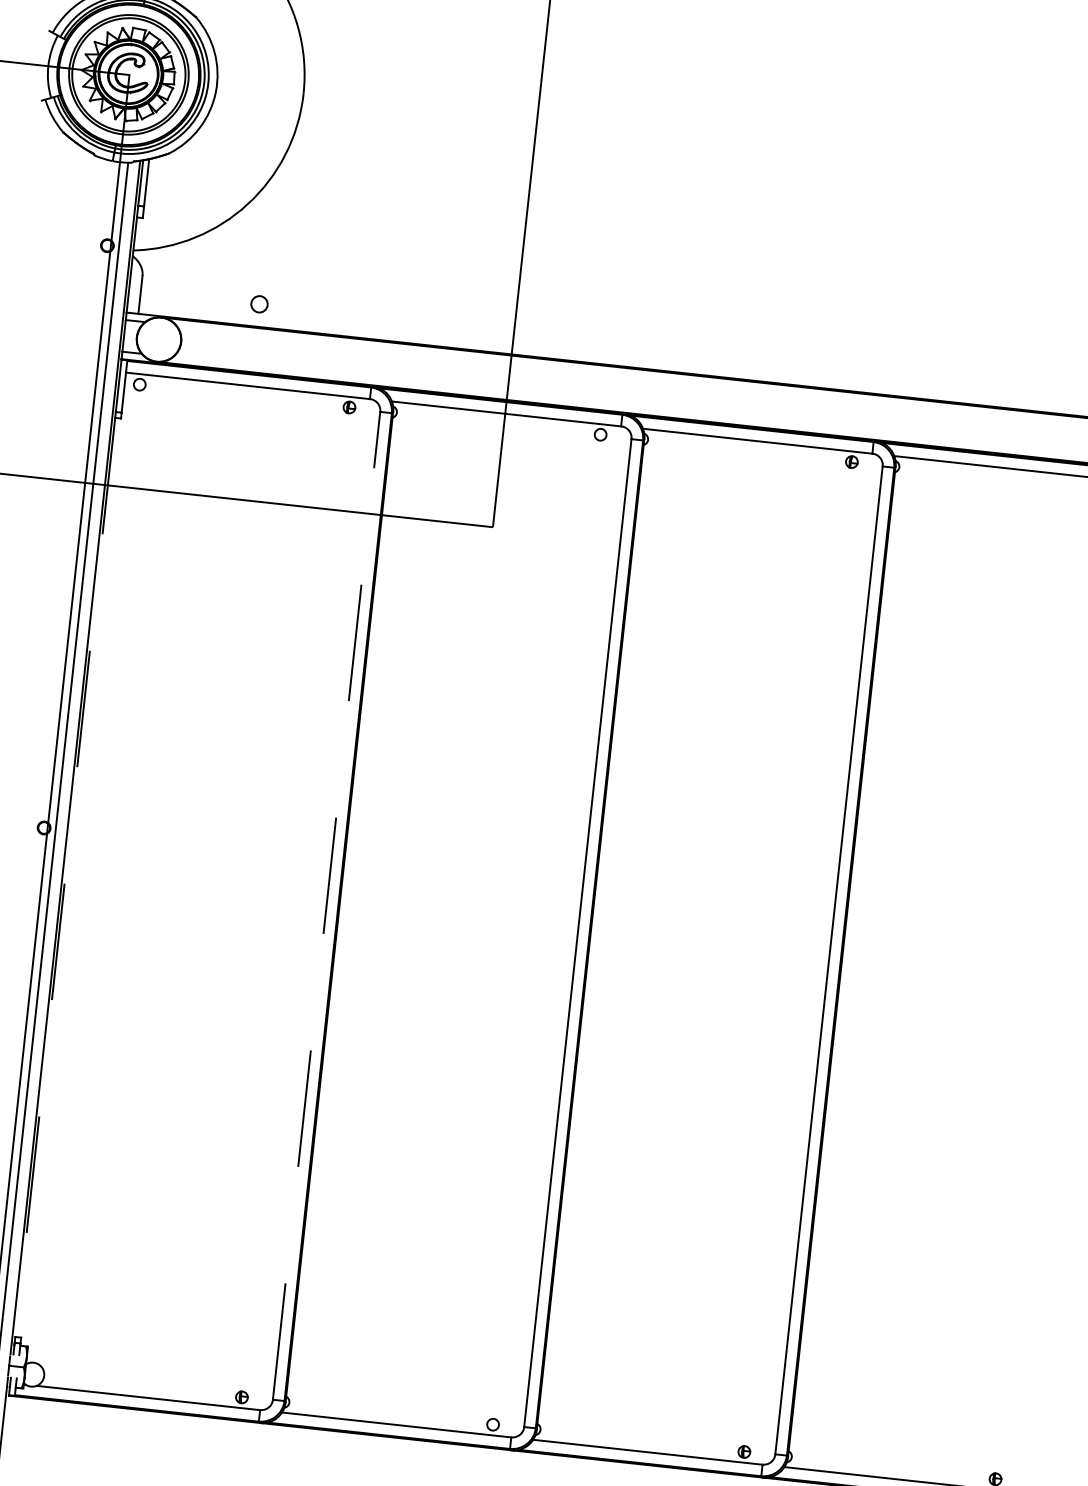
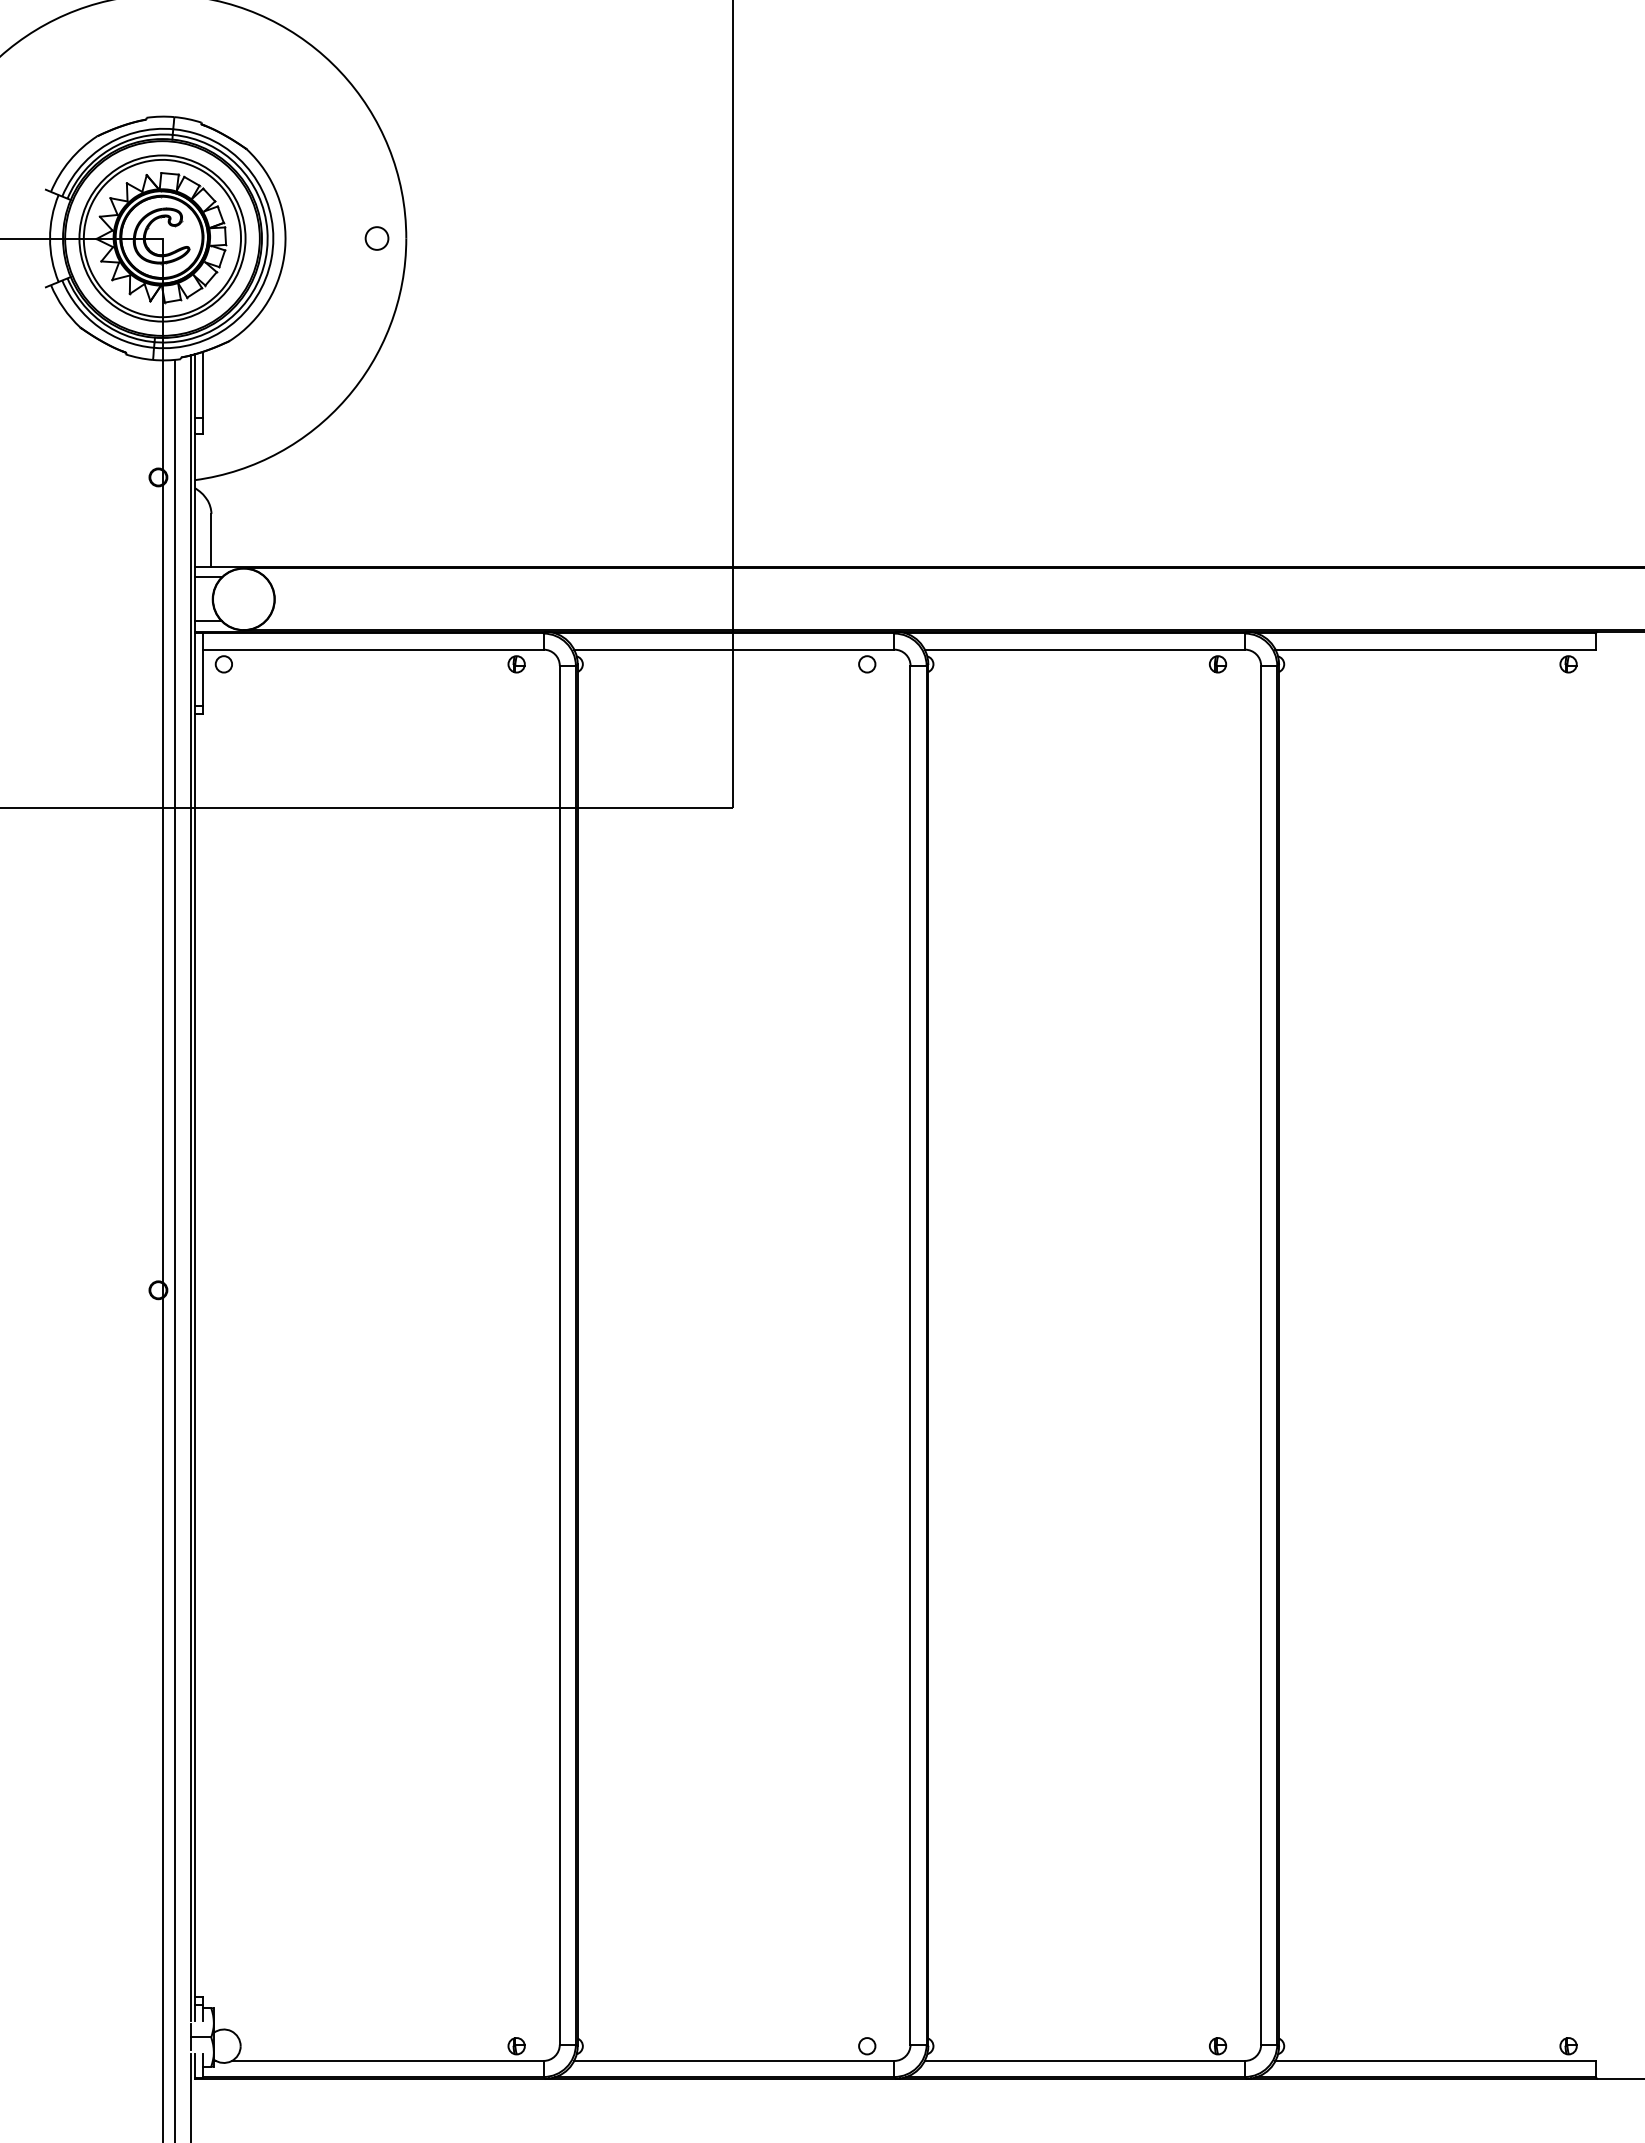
circle: (259, 304) -> (376, 238), moved
line: (65, 877) -> (195, 1355), dashed -> solid
line: (326, 905) -> (559, 1354), dashed -> solid

